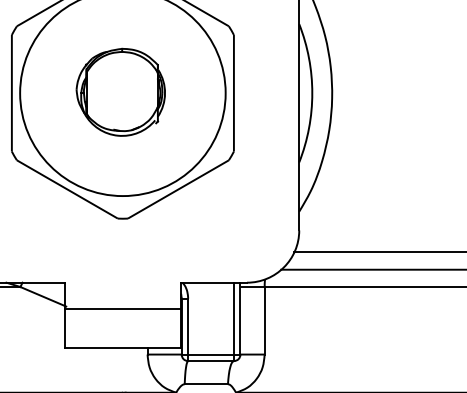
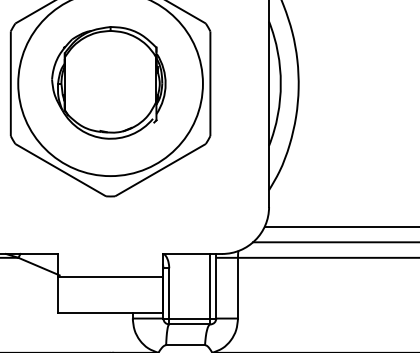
part: (120, 92) -> (108, 83), size x1.43

